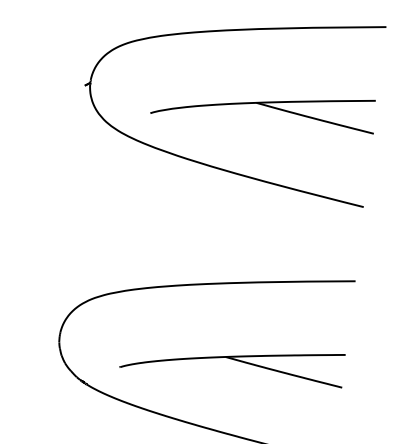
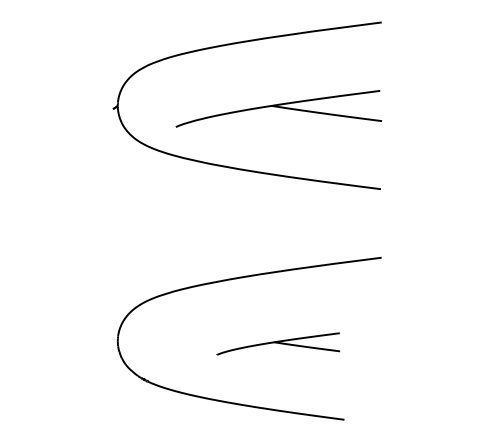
part: (232, 360) -> (278, 343), size x0.6

